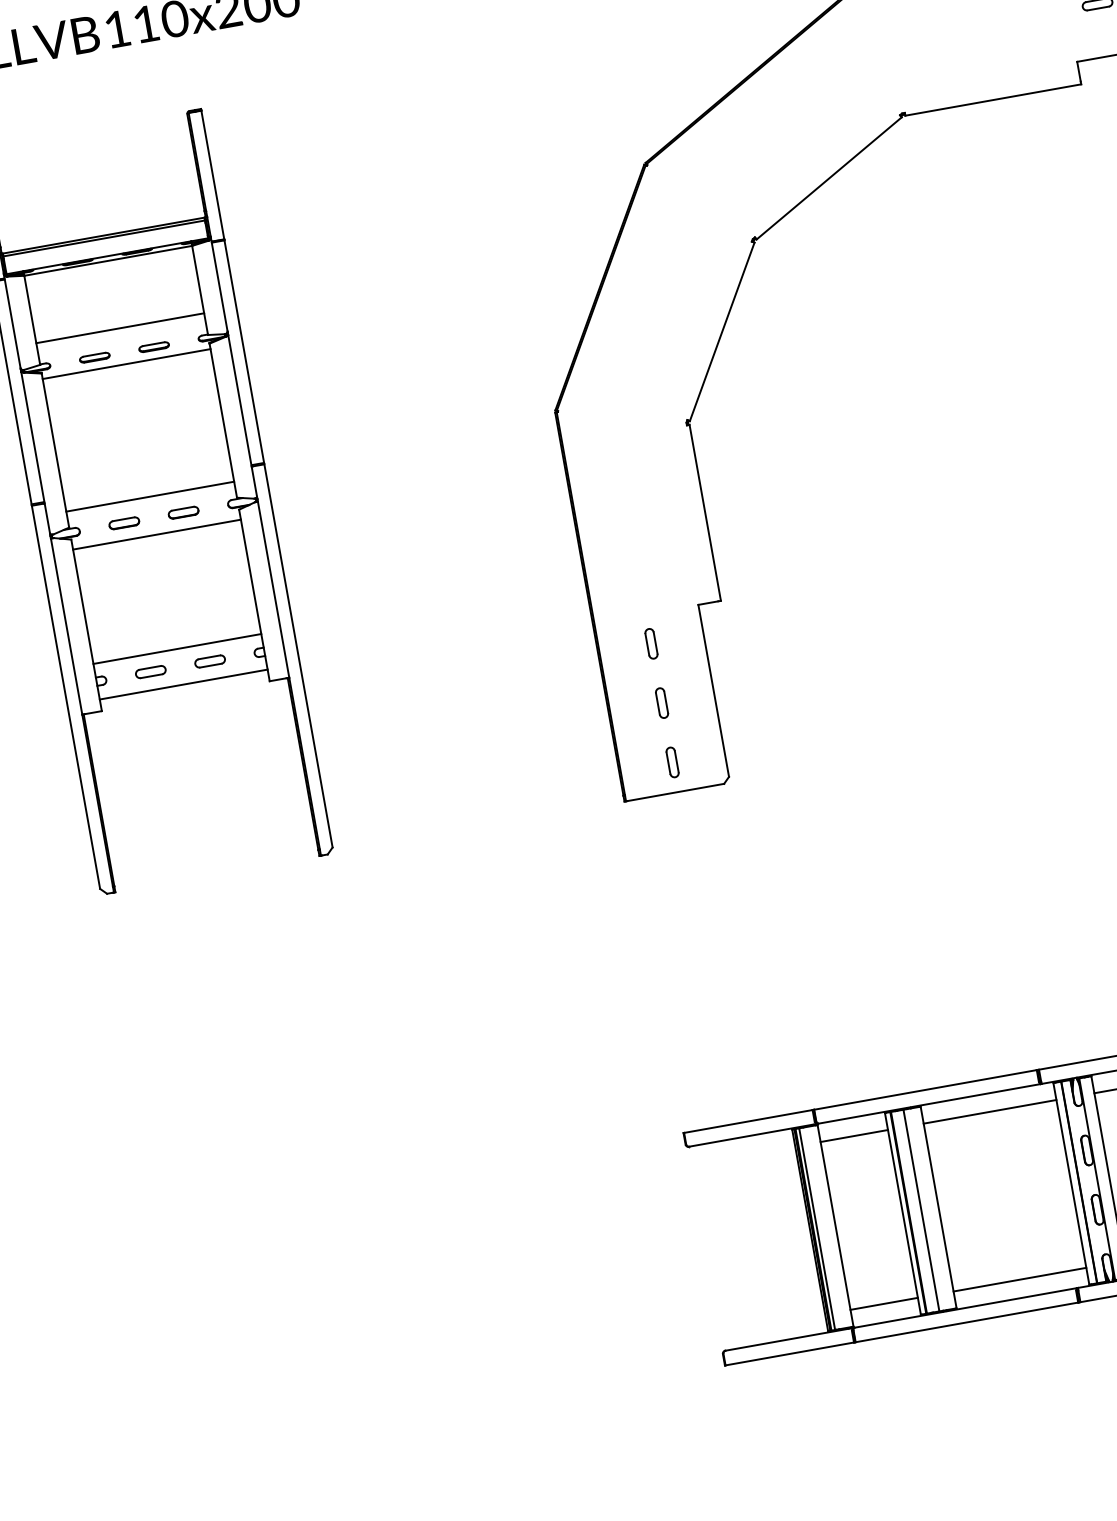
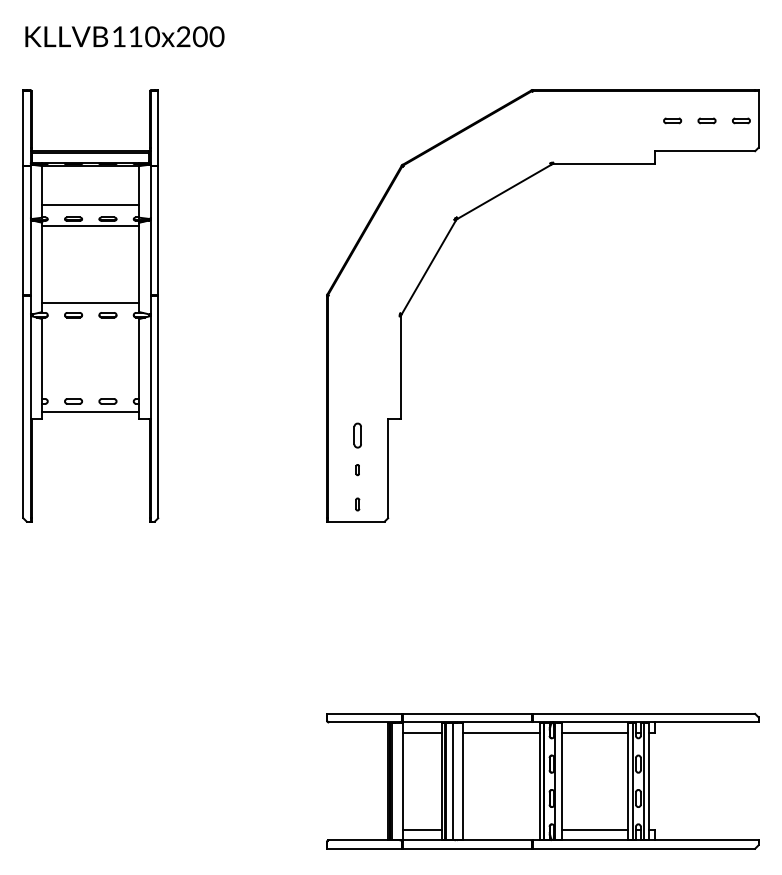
line: (156, 534) -> (90, 324), removed
part: (650, 643) -> (357, 435), size x1.4
line: (176, 649) -> (90, 391), removed
part: (661, 702) -> (357, 469), size x0.6
part: (672, 762) -> (357, 504), size x0.7
line: (1018, 1280) -> (500, 830), removed

